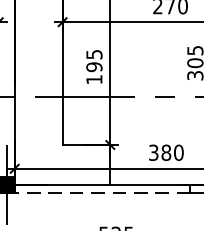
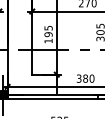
line: (102, 193) -> (52, 99), dashed -> solid

